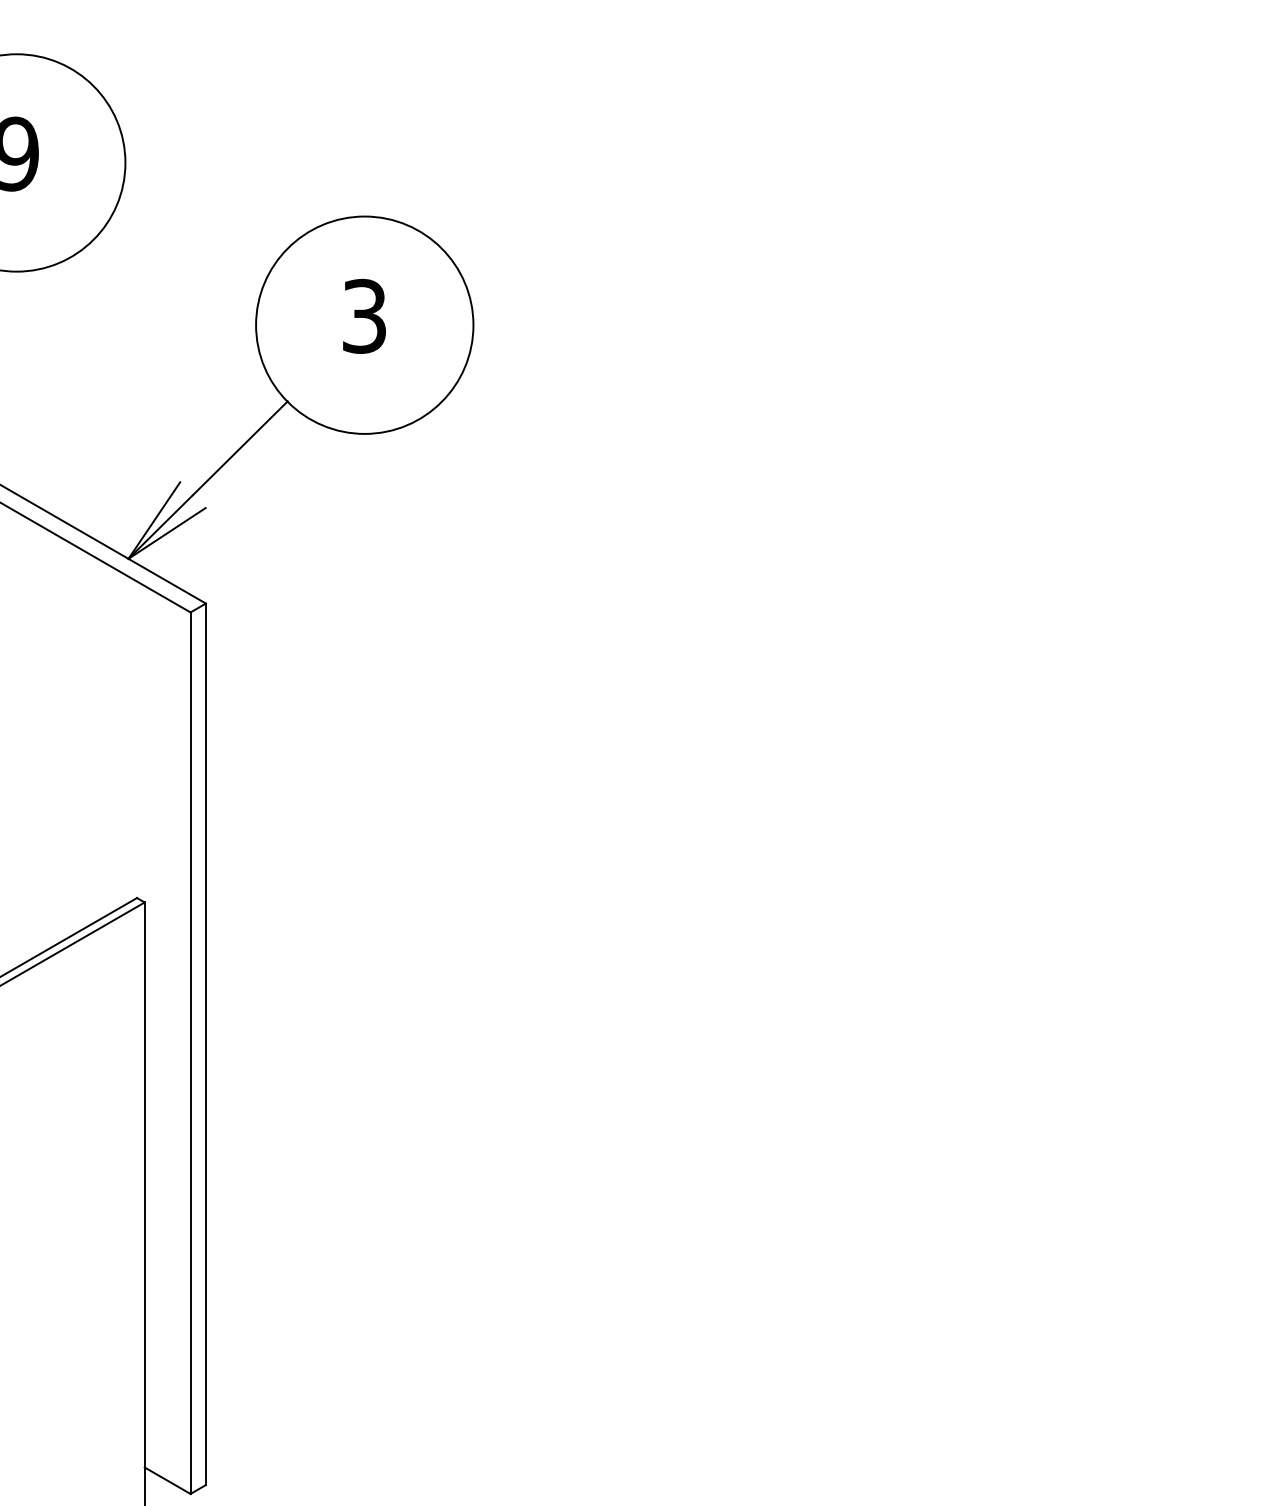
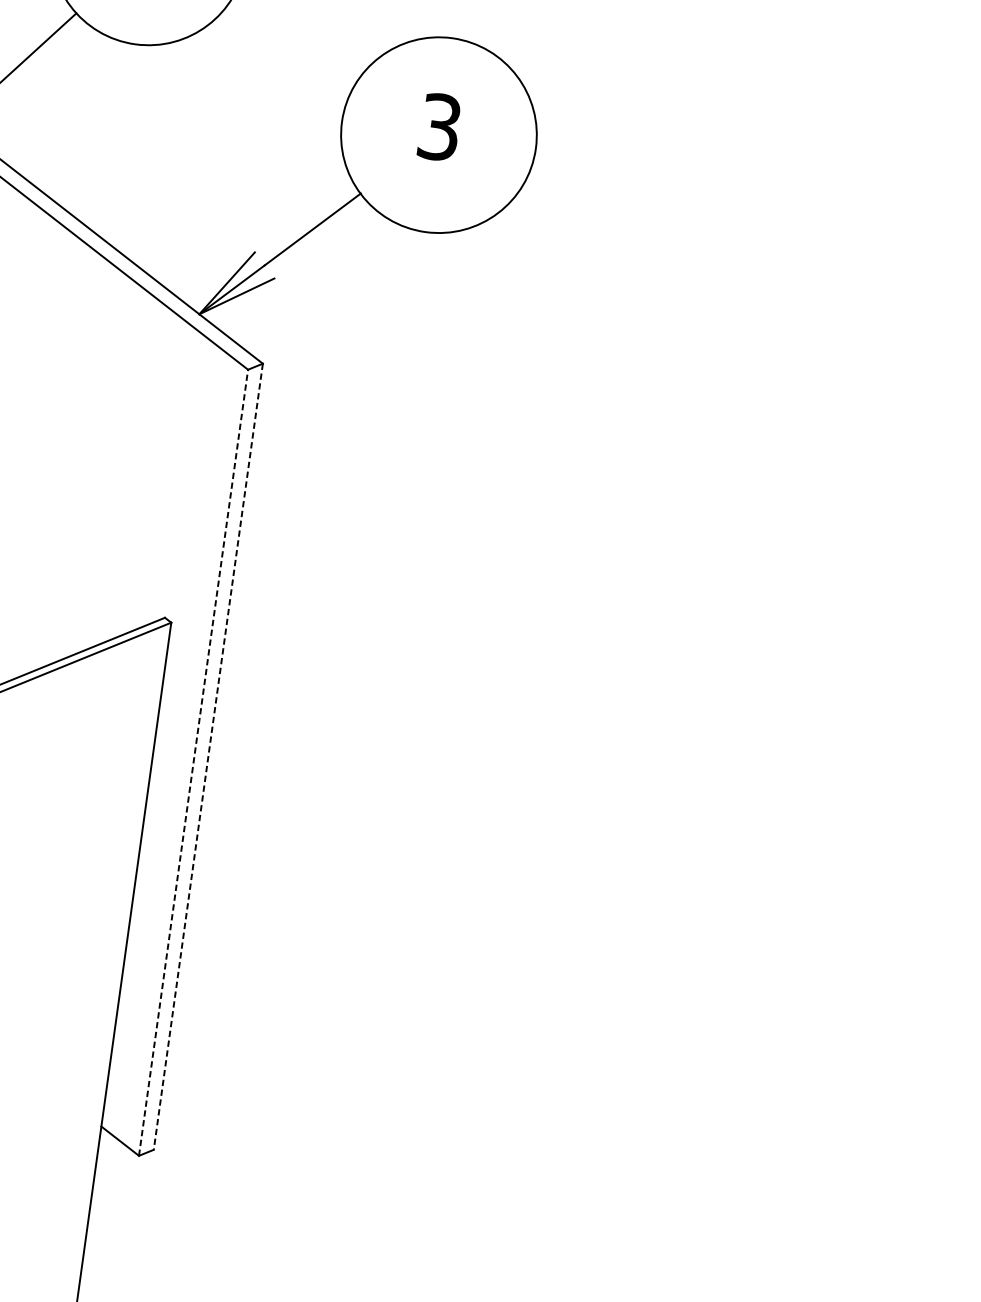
line: (205, 1044) -> (207, 756), solid -> dashed
line: (190, 1053) -> (193, 763), solid -> dashed

